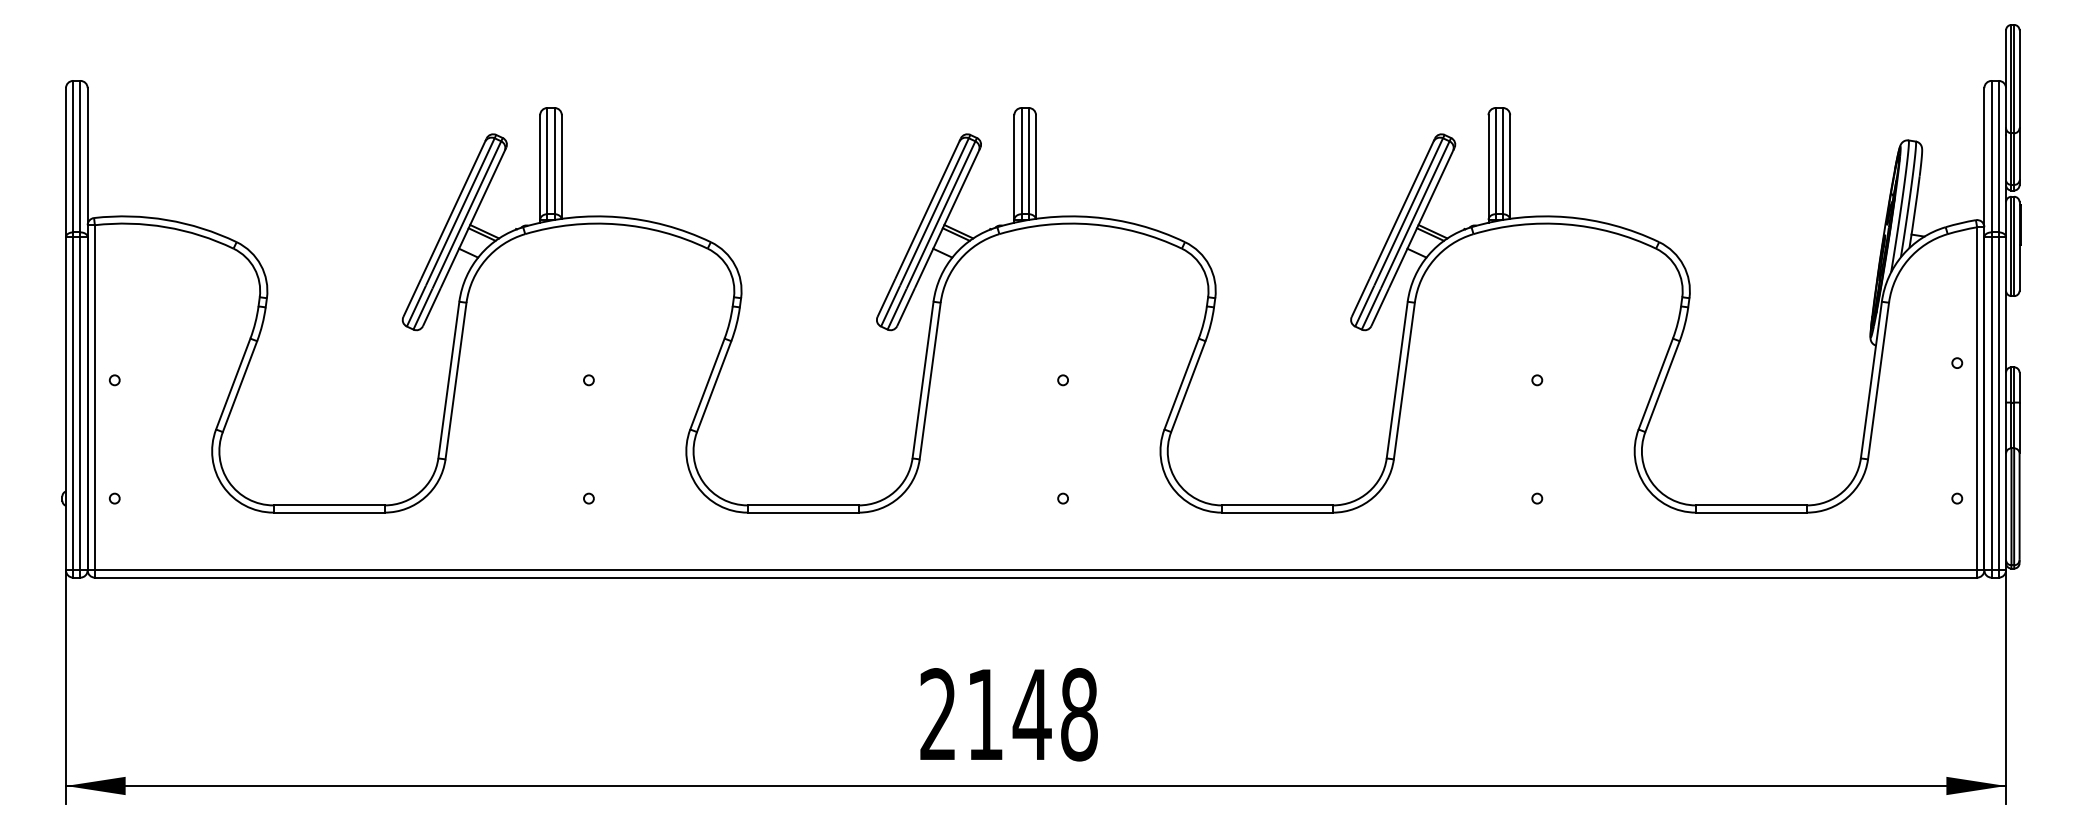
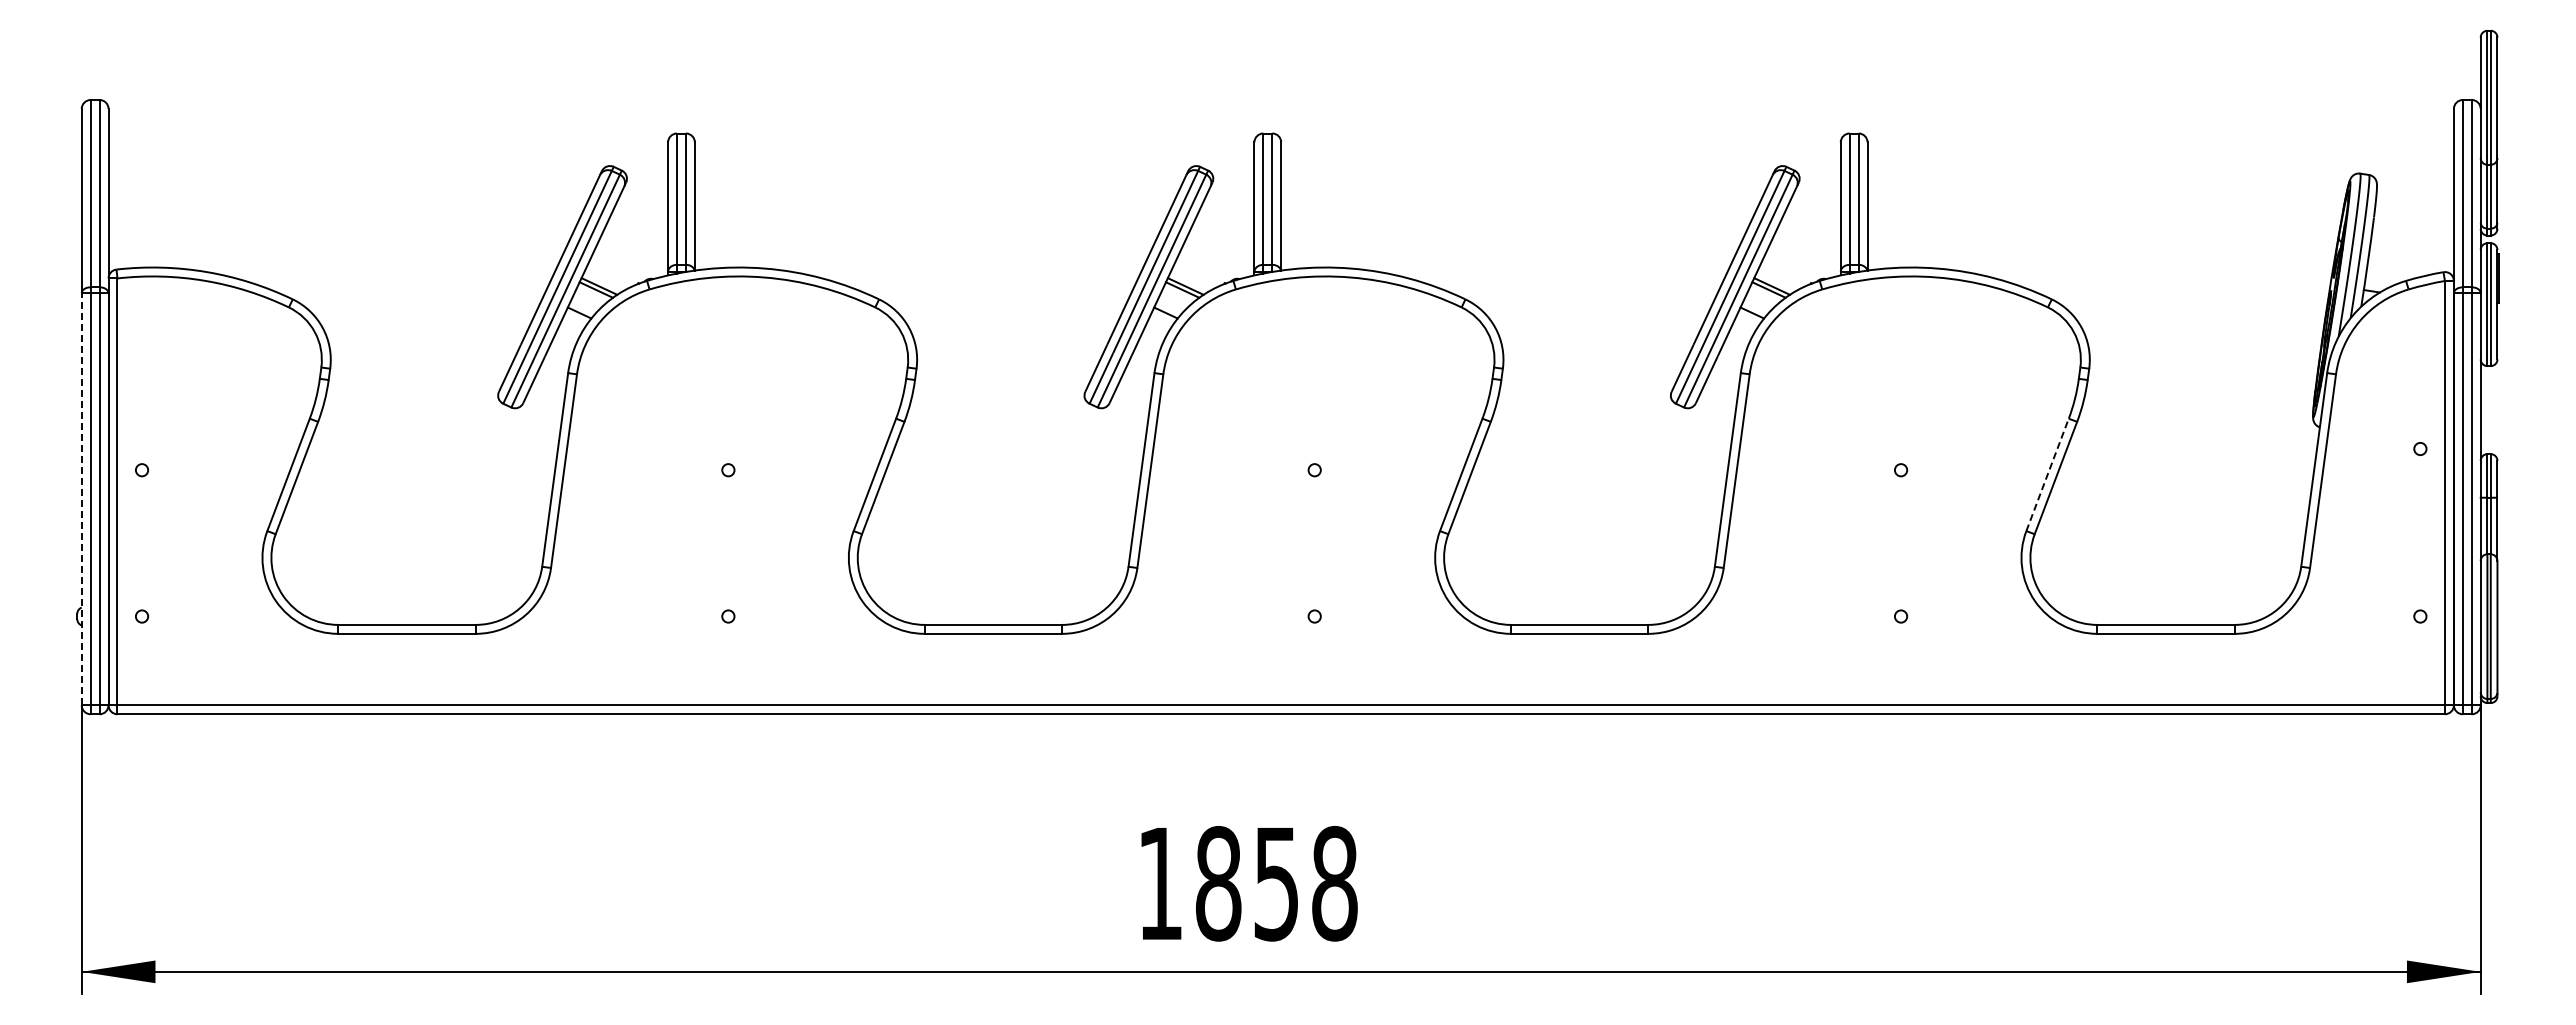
line: (1655, 383) -> (2047, 474), solid -> dashed
line: (65, 403) -> (81, 498), solid -> dashed
text: (986, 714) -> (1219, 883), 2148 -> 1858

